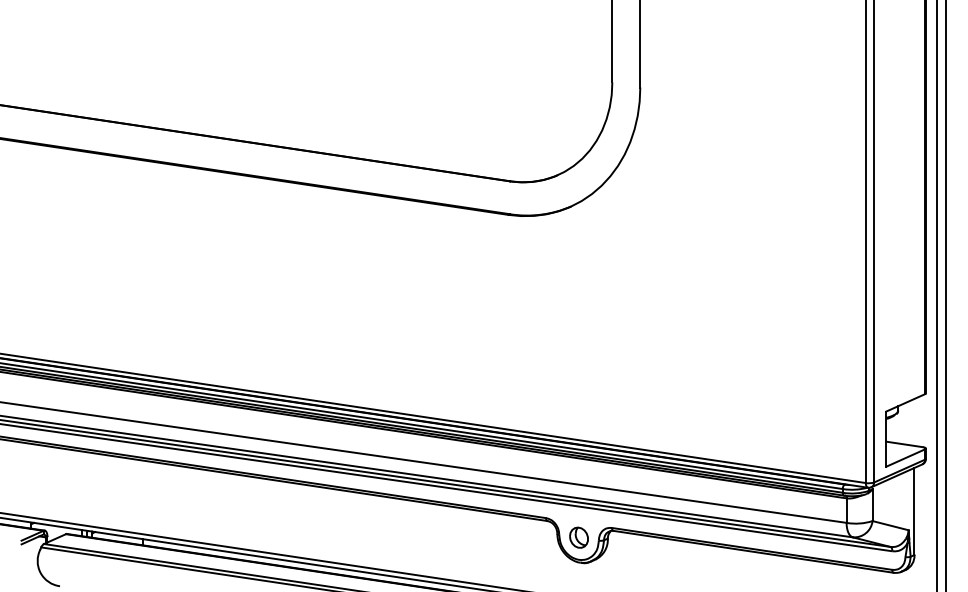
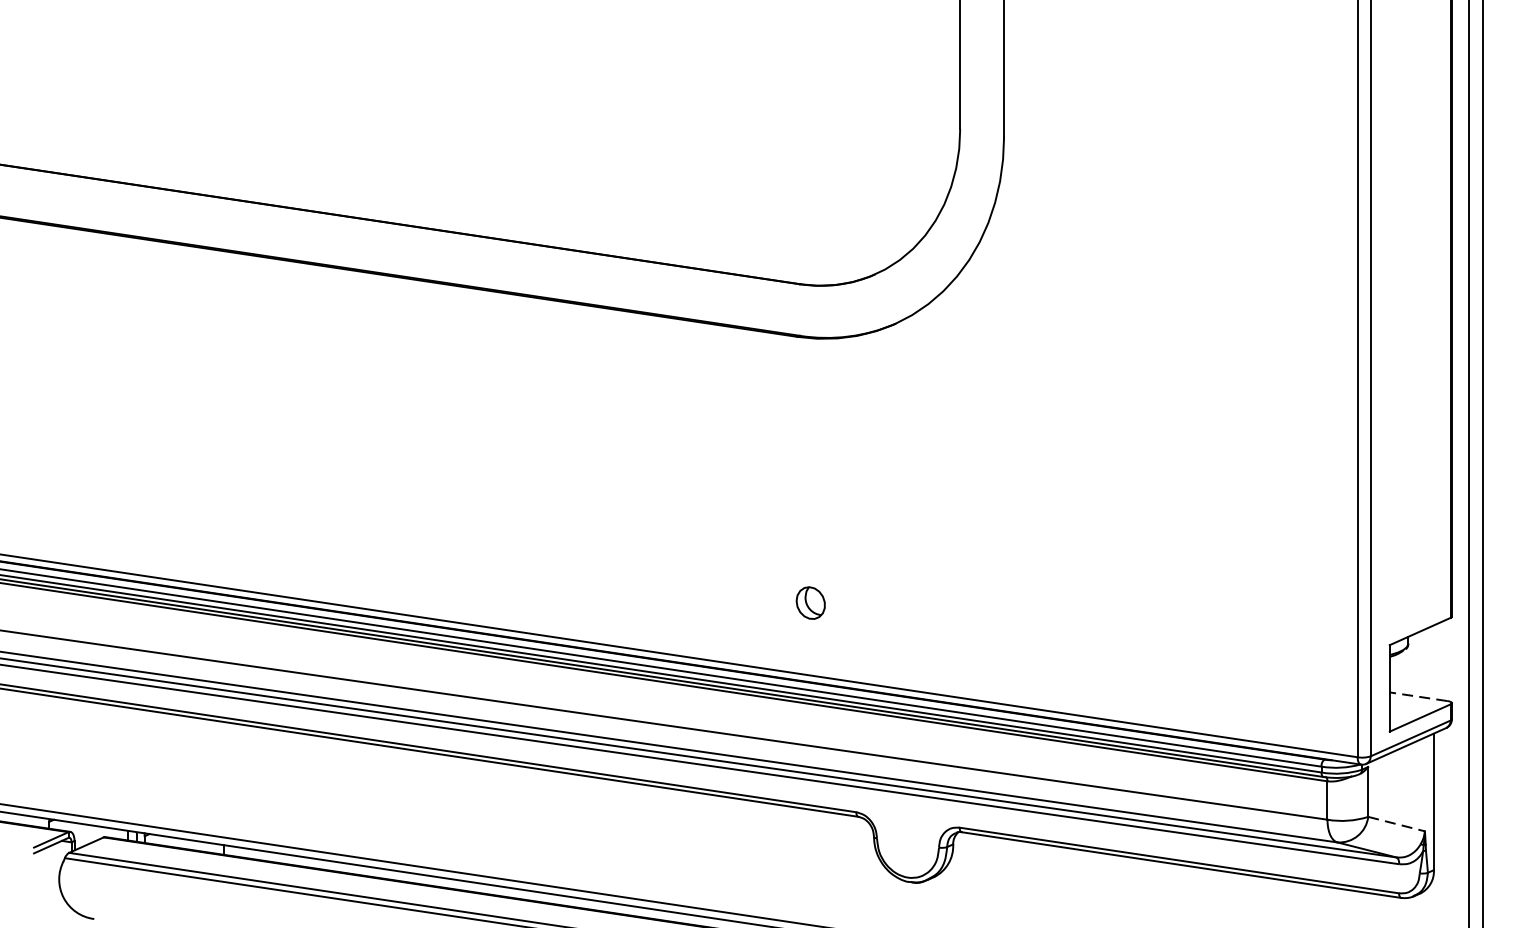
line: (904, 444) -> (1418, 696), solid -> dashed
line: (890, 525) -> (1396, 823), solid -> dashed
part: (578, 537) -> (809, 602), moved

